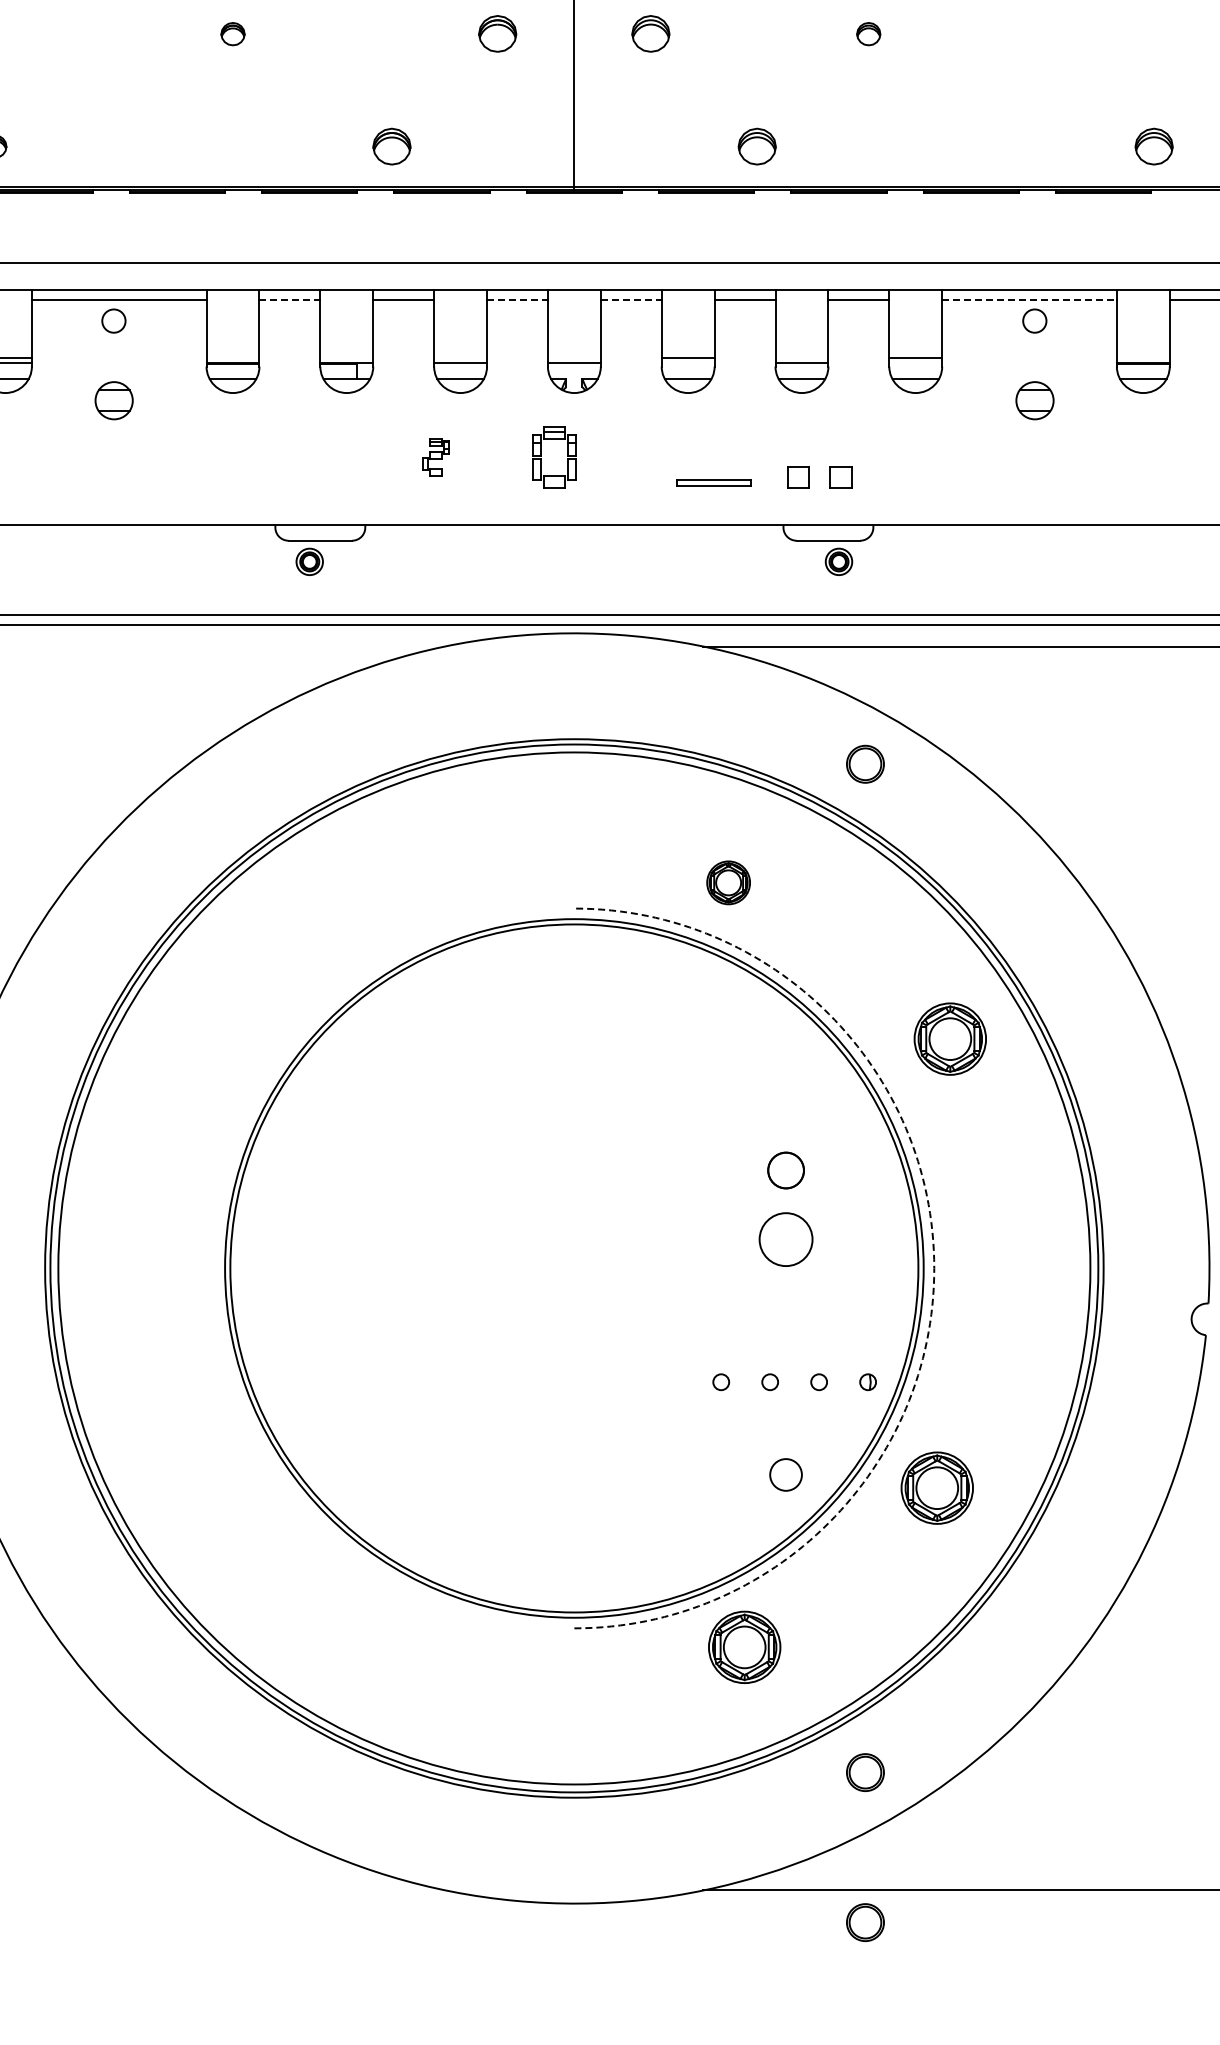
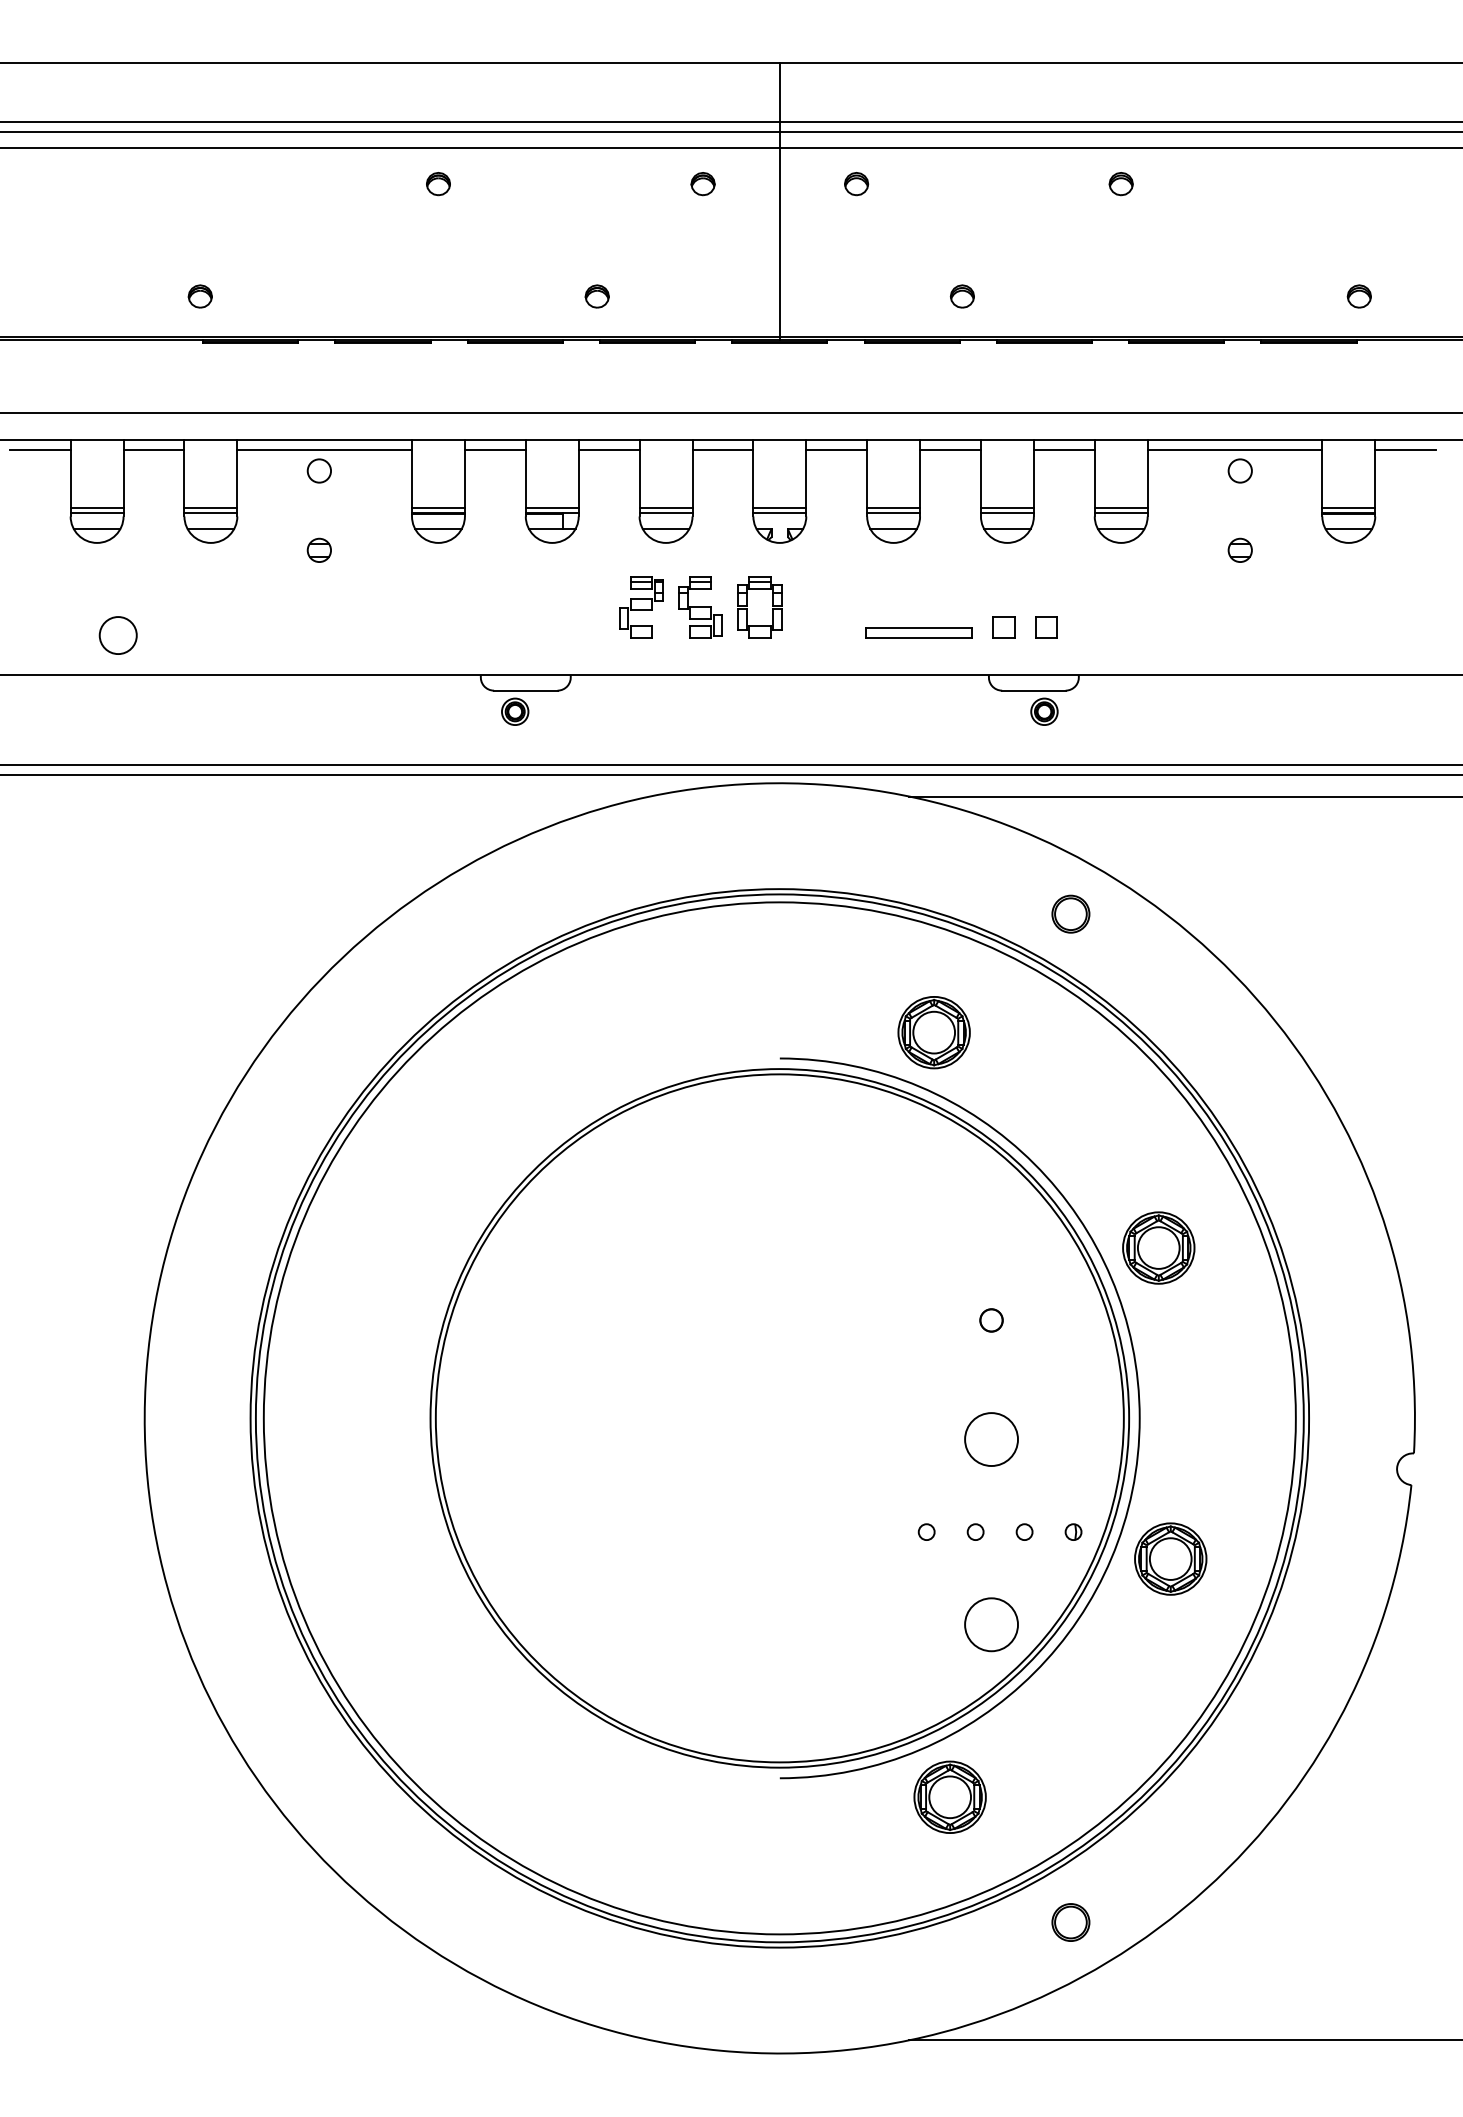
part: (497, 34) -> (702, 184), size x0.62
part: (651, 34) -> (856, 184), size x0.62
part: (868, 34) -> (1120, 184), moved
part: (391, 146) -> (596, 296), size x0.62
part: (756, 146) -> (961, 296), size x0.62
part: (1153, 146) -> (1358, 296), size x0.62
line: (290, 300) -> (495, 450), dashed -> solid
line: (518, 300) -> (723, 450), dashed -> solid
line: (632, 300) -> (837, 450), dashed -> solid
line: (1030, 300) -> (1235, 450), dashed -> solid
line: (233, 358) -> (438, 508), added
line: (346, 358) -> (551, 508), added
line: (460, 358) -> (665, 508), added
line: (574, 358) -> (779, 508), added
line: (801, 358) -> (1006, 508), added
line: (1143, 358) -> (1348, 508), added
line: (688, 363) -> (893, 513), added
line: (915, 363) -> (1120, 513), added
part: (113, 399) -> (318, 549), size x0.62
part: (1034, 399) -> (1239, 549), size x0.62
part: (436, 457) -> (641, 607), size x1.67
part: (495, 457) -> (700, 607), added
part: (713, 482) -> (918, 632), size x1.43
part: (728, 882) -> (933, 1032), size x1.67
part: (950, 1038) -> (1158, 1247), moved
circle: (786, 1170) -> (991, 1320), size x0.62
circle: (786, 1239) -> (991, 1439), moved
arc: (934, 1268) -> (1139, 1418), dashed -> solid
circle: (786, 1474) -> (991, 1624), size x1.67
part: (937, 1487) -> (1170, 1558), moved
part: (865, 1922) -> (1070, 2072), removed

